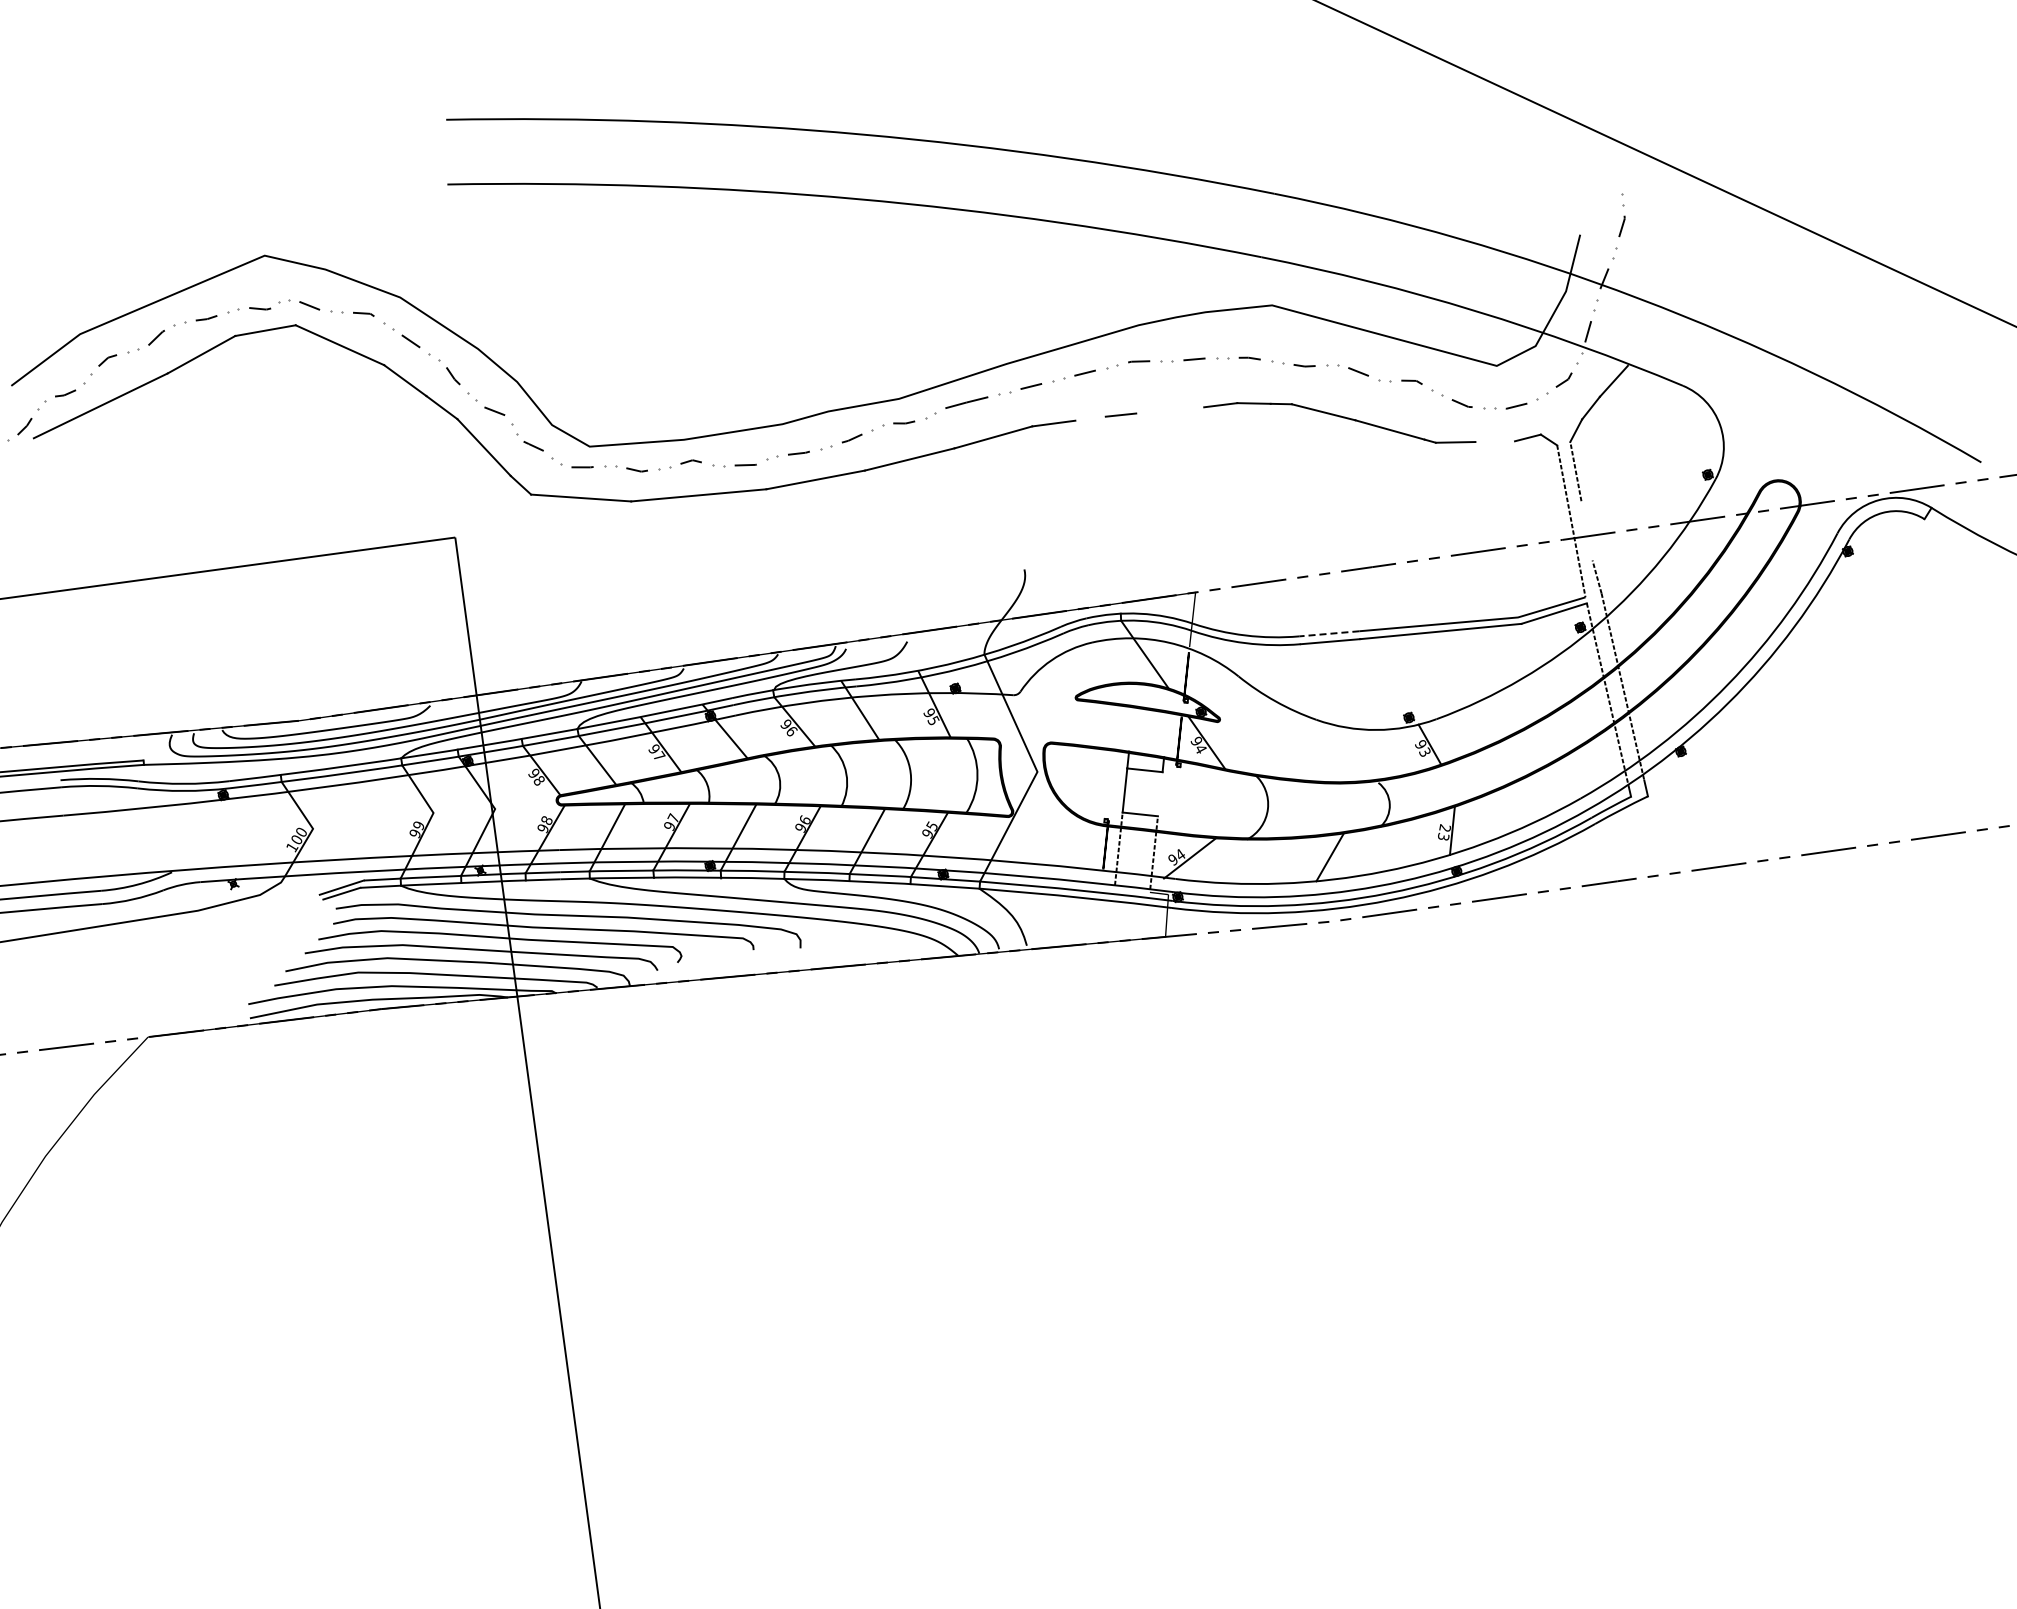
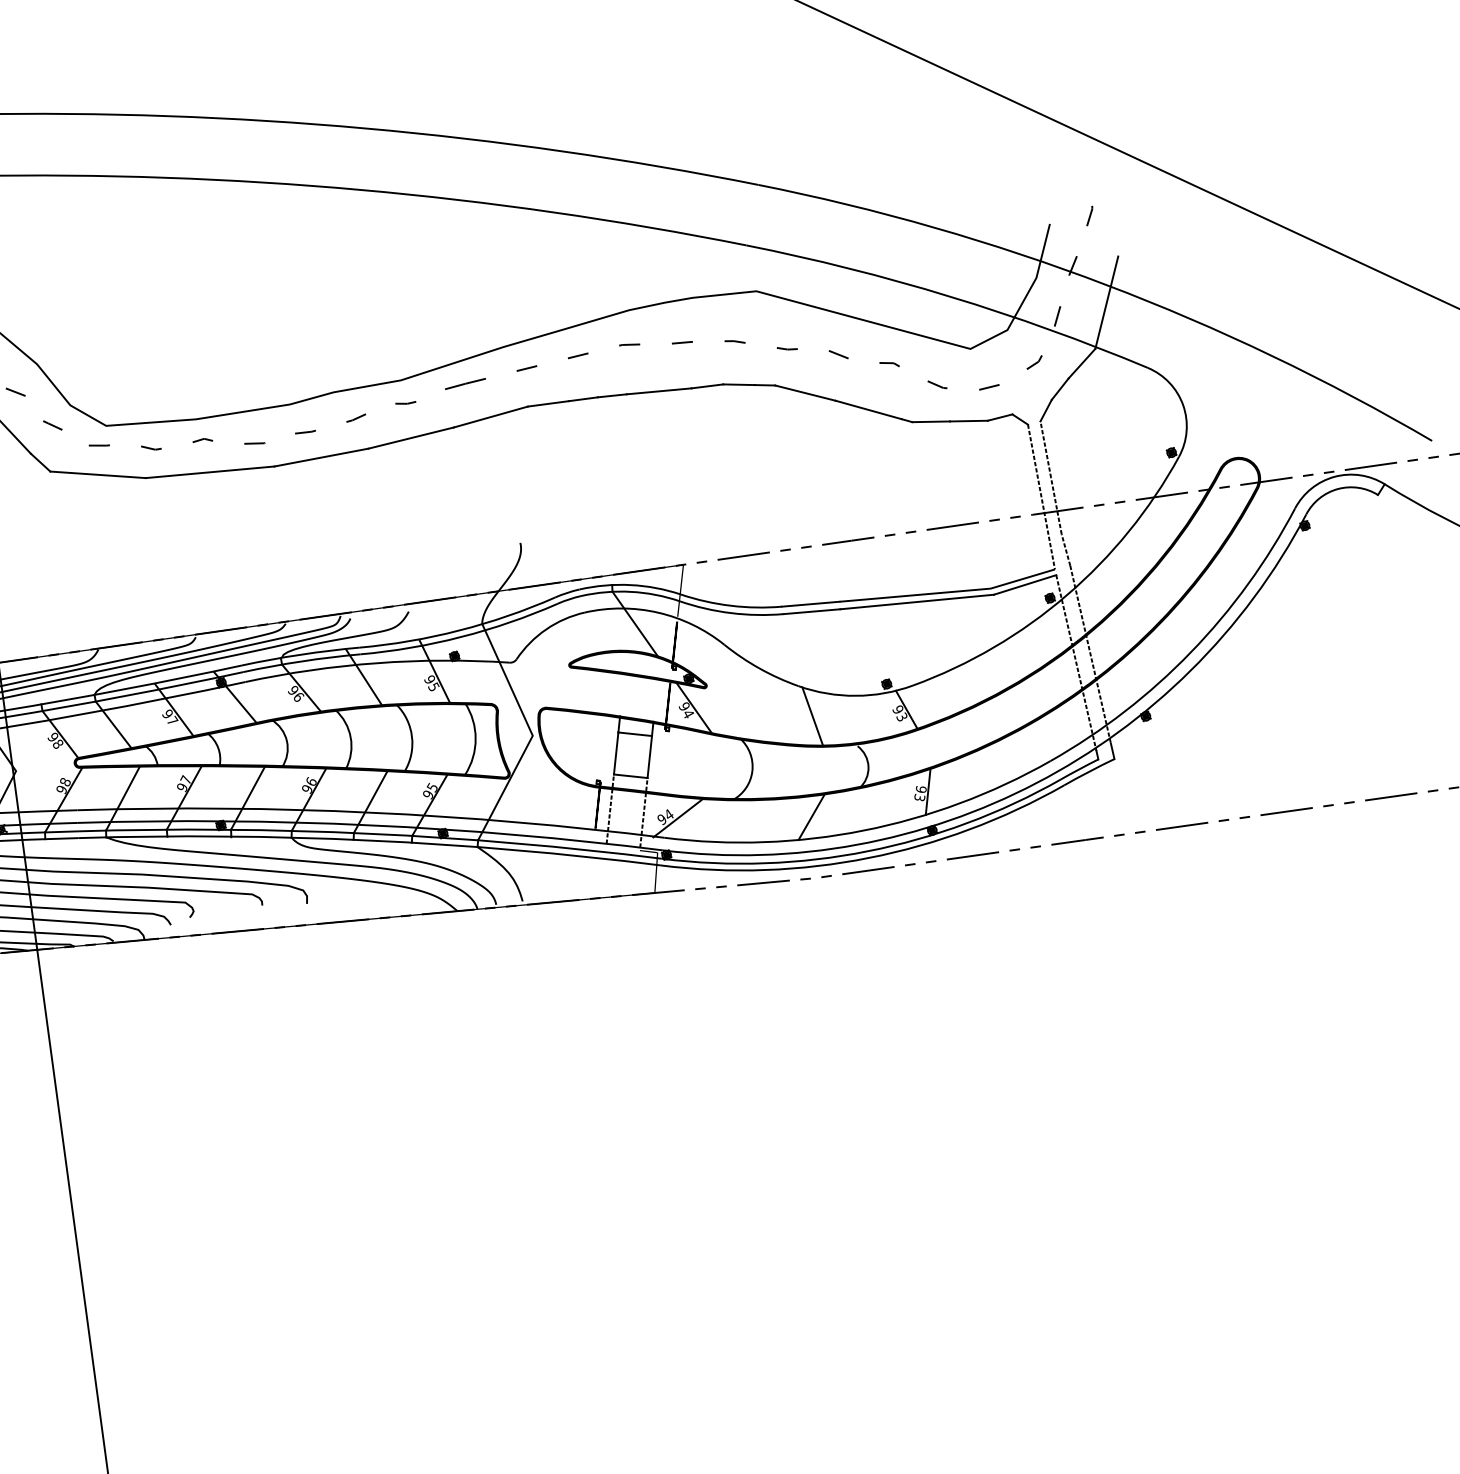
line: (1639, 316) -> (1106, 301), added
line: (1170, 410) -> (659, 391), added
line: (1090, 418) -> (583, 399), added
line: (1495, 441) -> (969, 420), added
line: (1586, 530) -> (1055, 505), added
line: (1328, 633) -> (810, 603), dashed -> solid
line: (1331, 751) -> (812, 716), added
line: (1159, 794) -> (649, 757), added
text: (1444, 827) -> (920, 788), 23 -> 93

